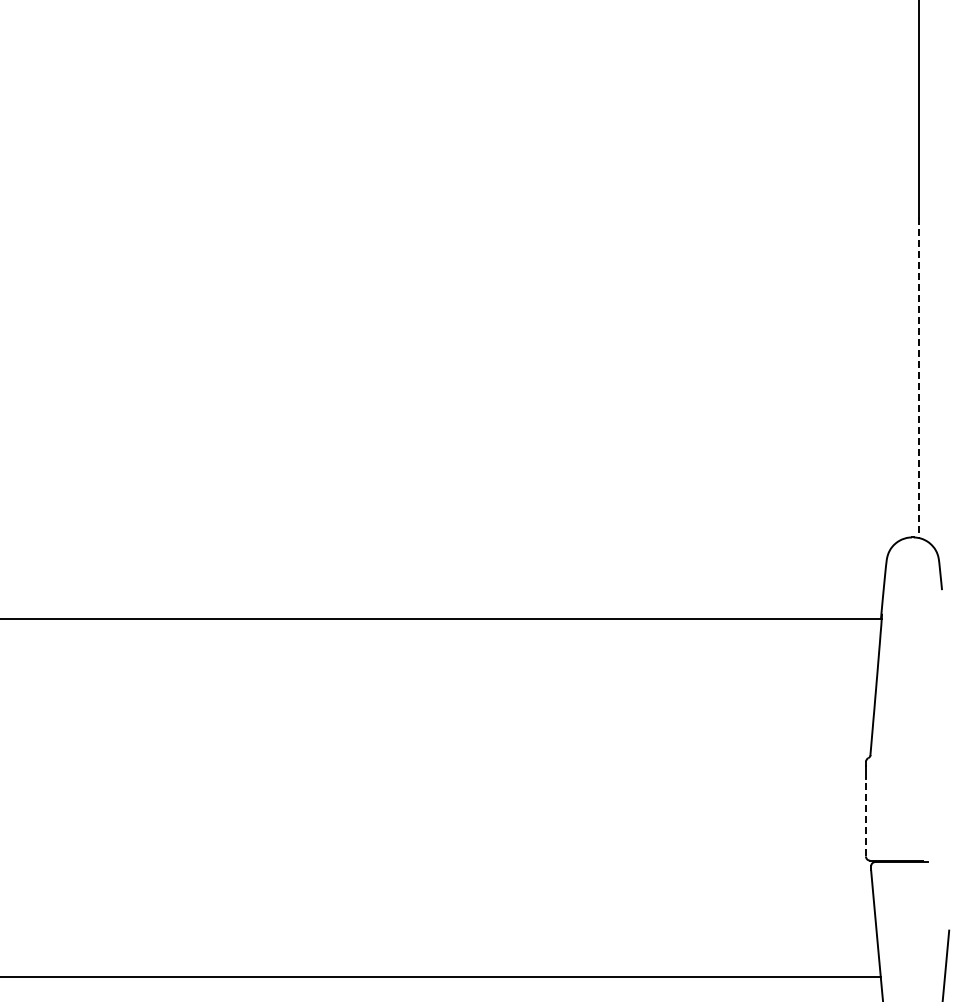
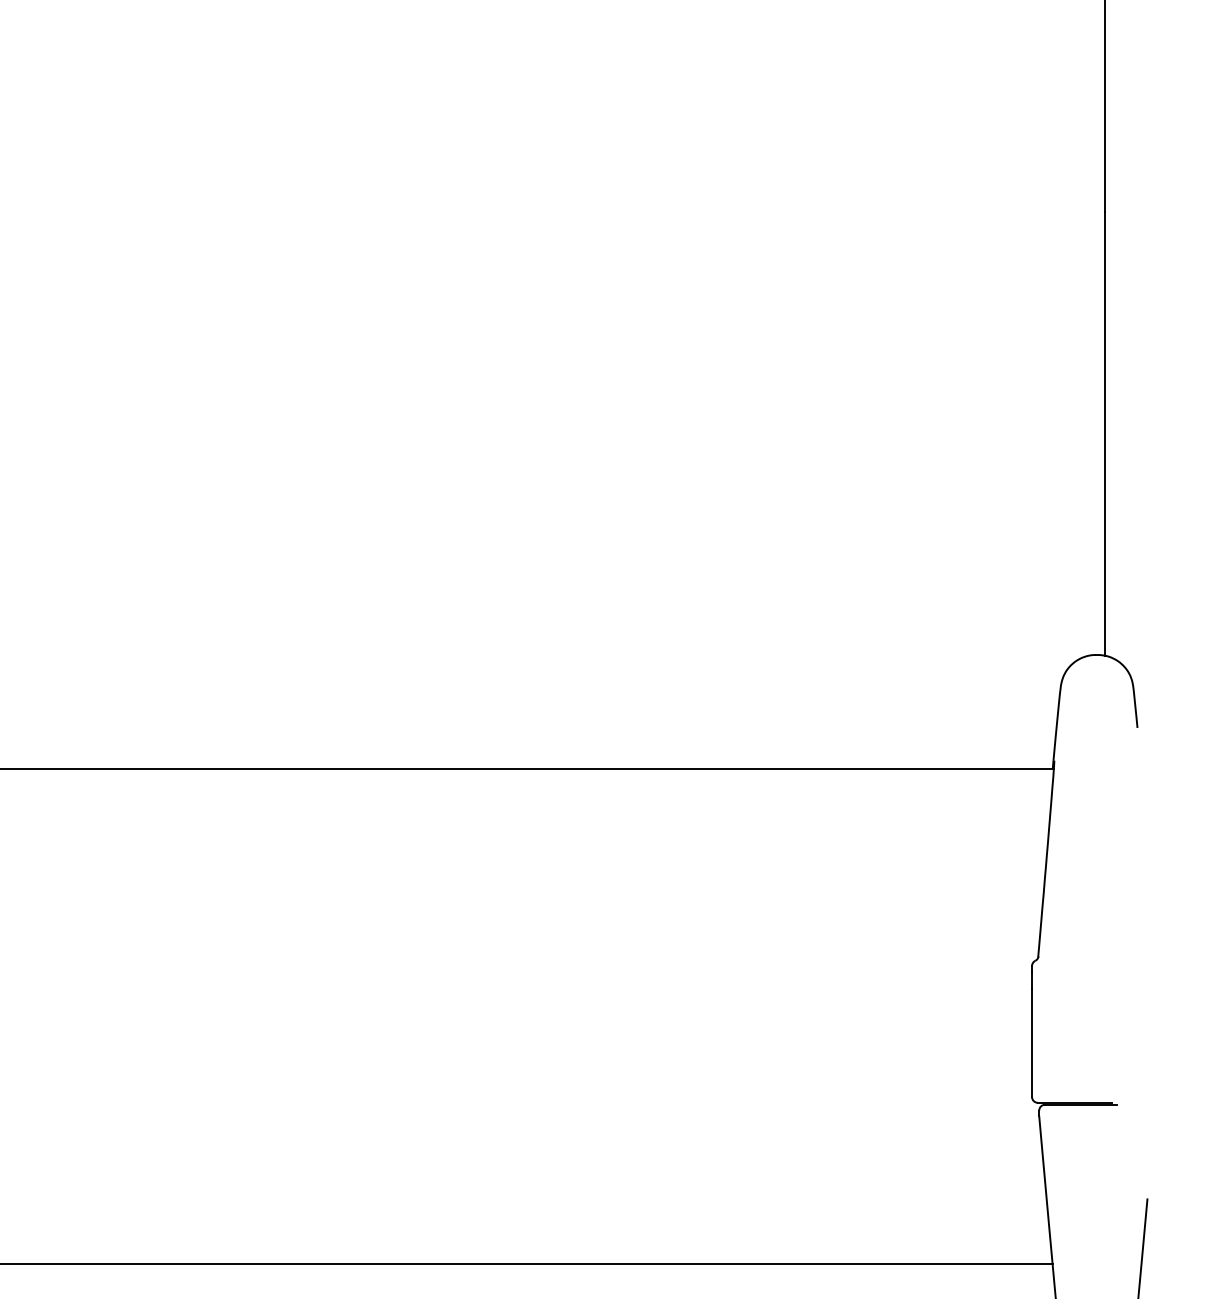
line: (918, 378) -> (1104, 434), dashed -> solid
line: (865, 817) -> (1031, 1043), dashed -> solid

